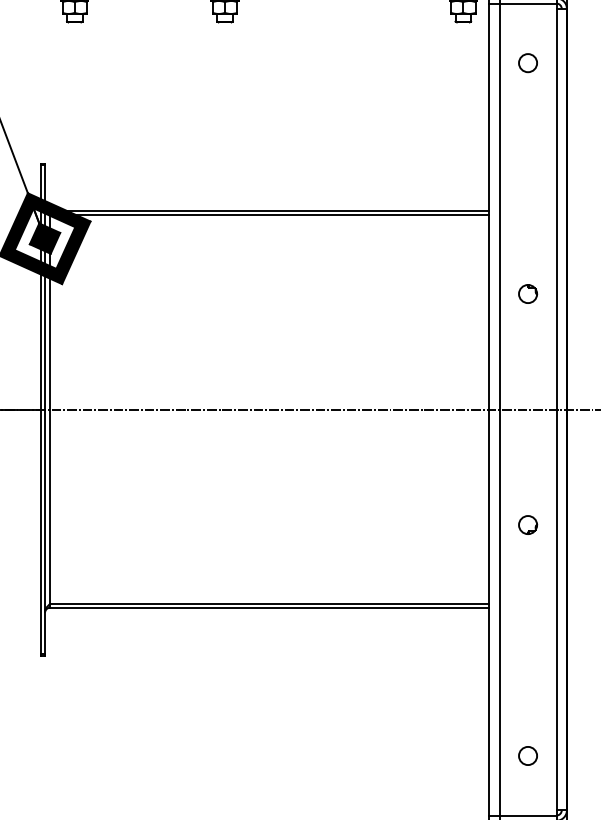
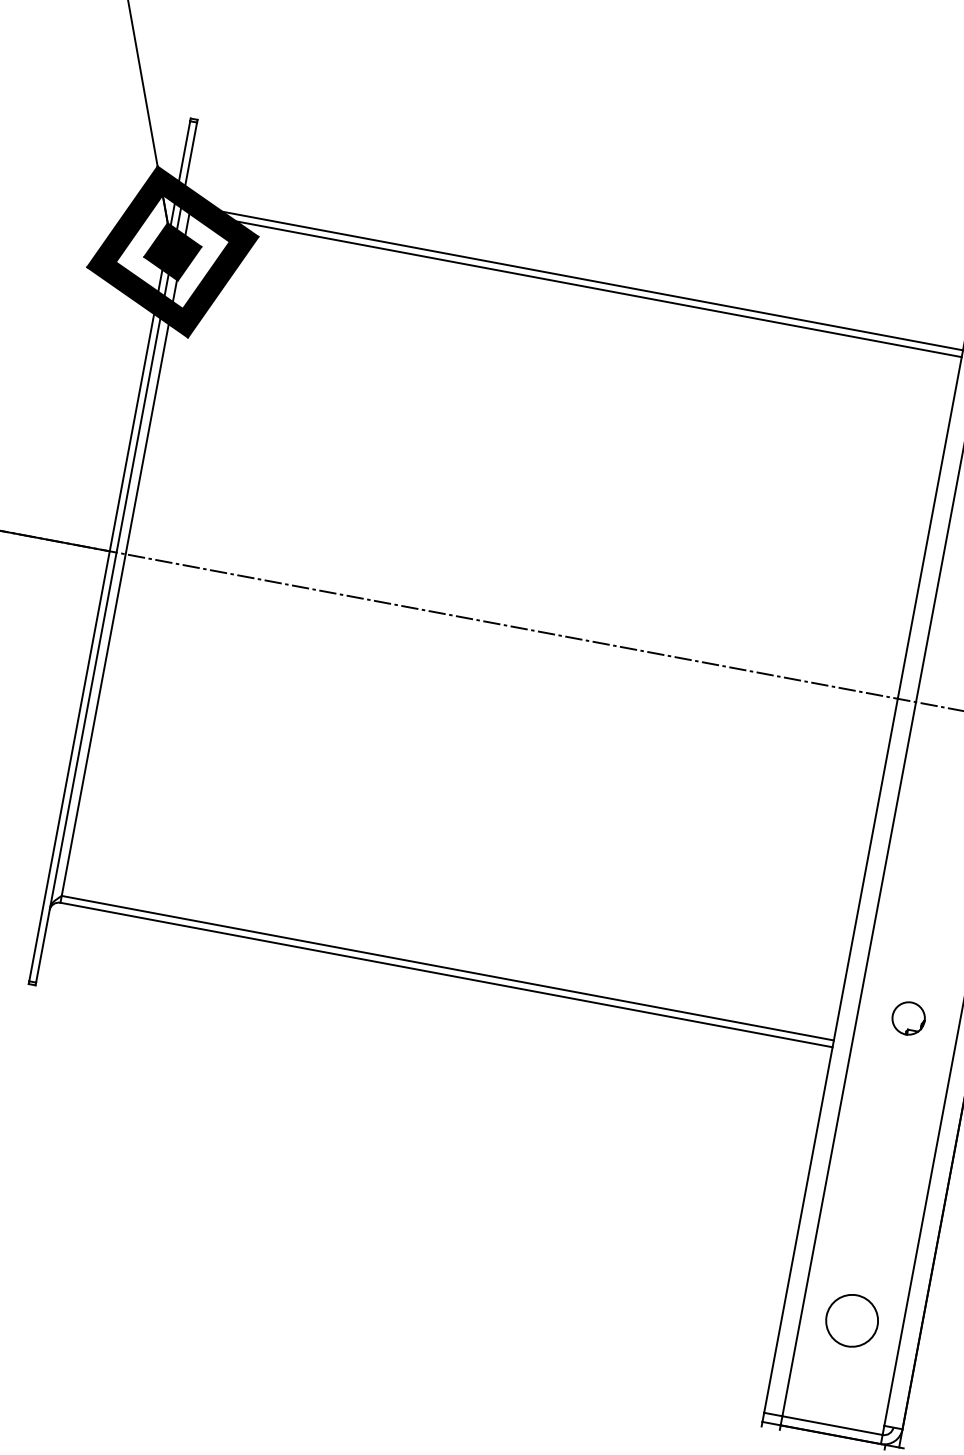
part: (528, 524) -> (909, 1017), moved
circle: (528, 755) -> (853, 1320), size x1.6

